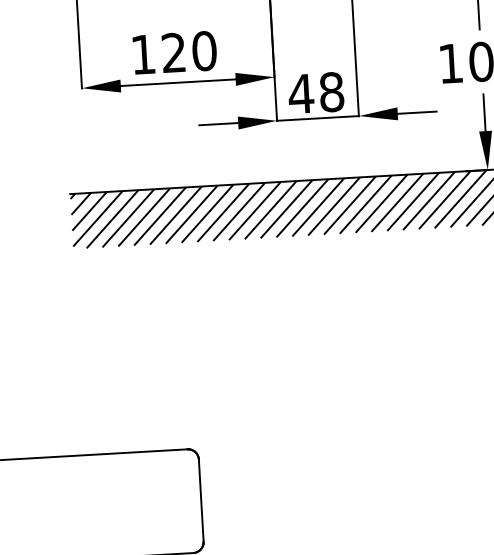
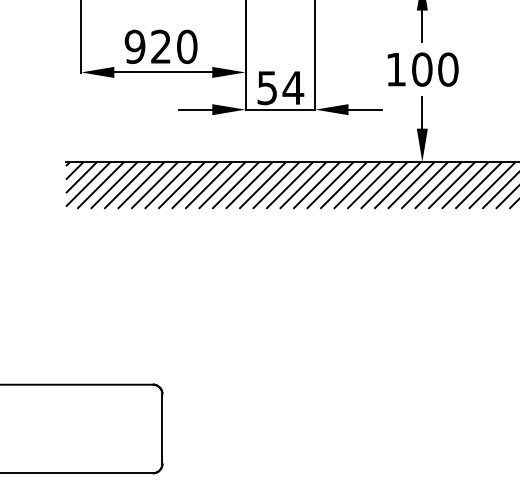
text: (142, 54) -> (134, 46), 120 -> 920
text: (316, 92) -> (280, 87), 48 -> 54

